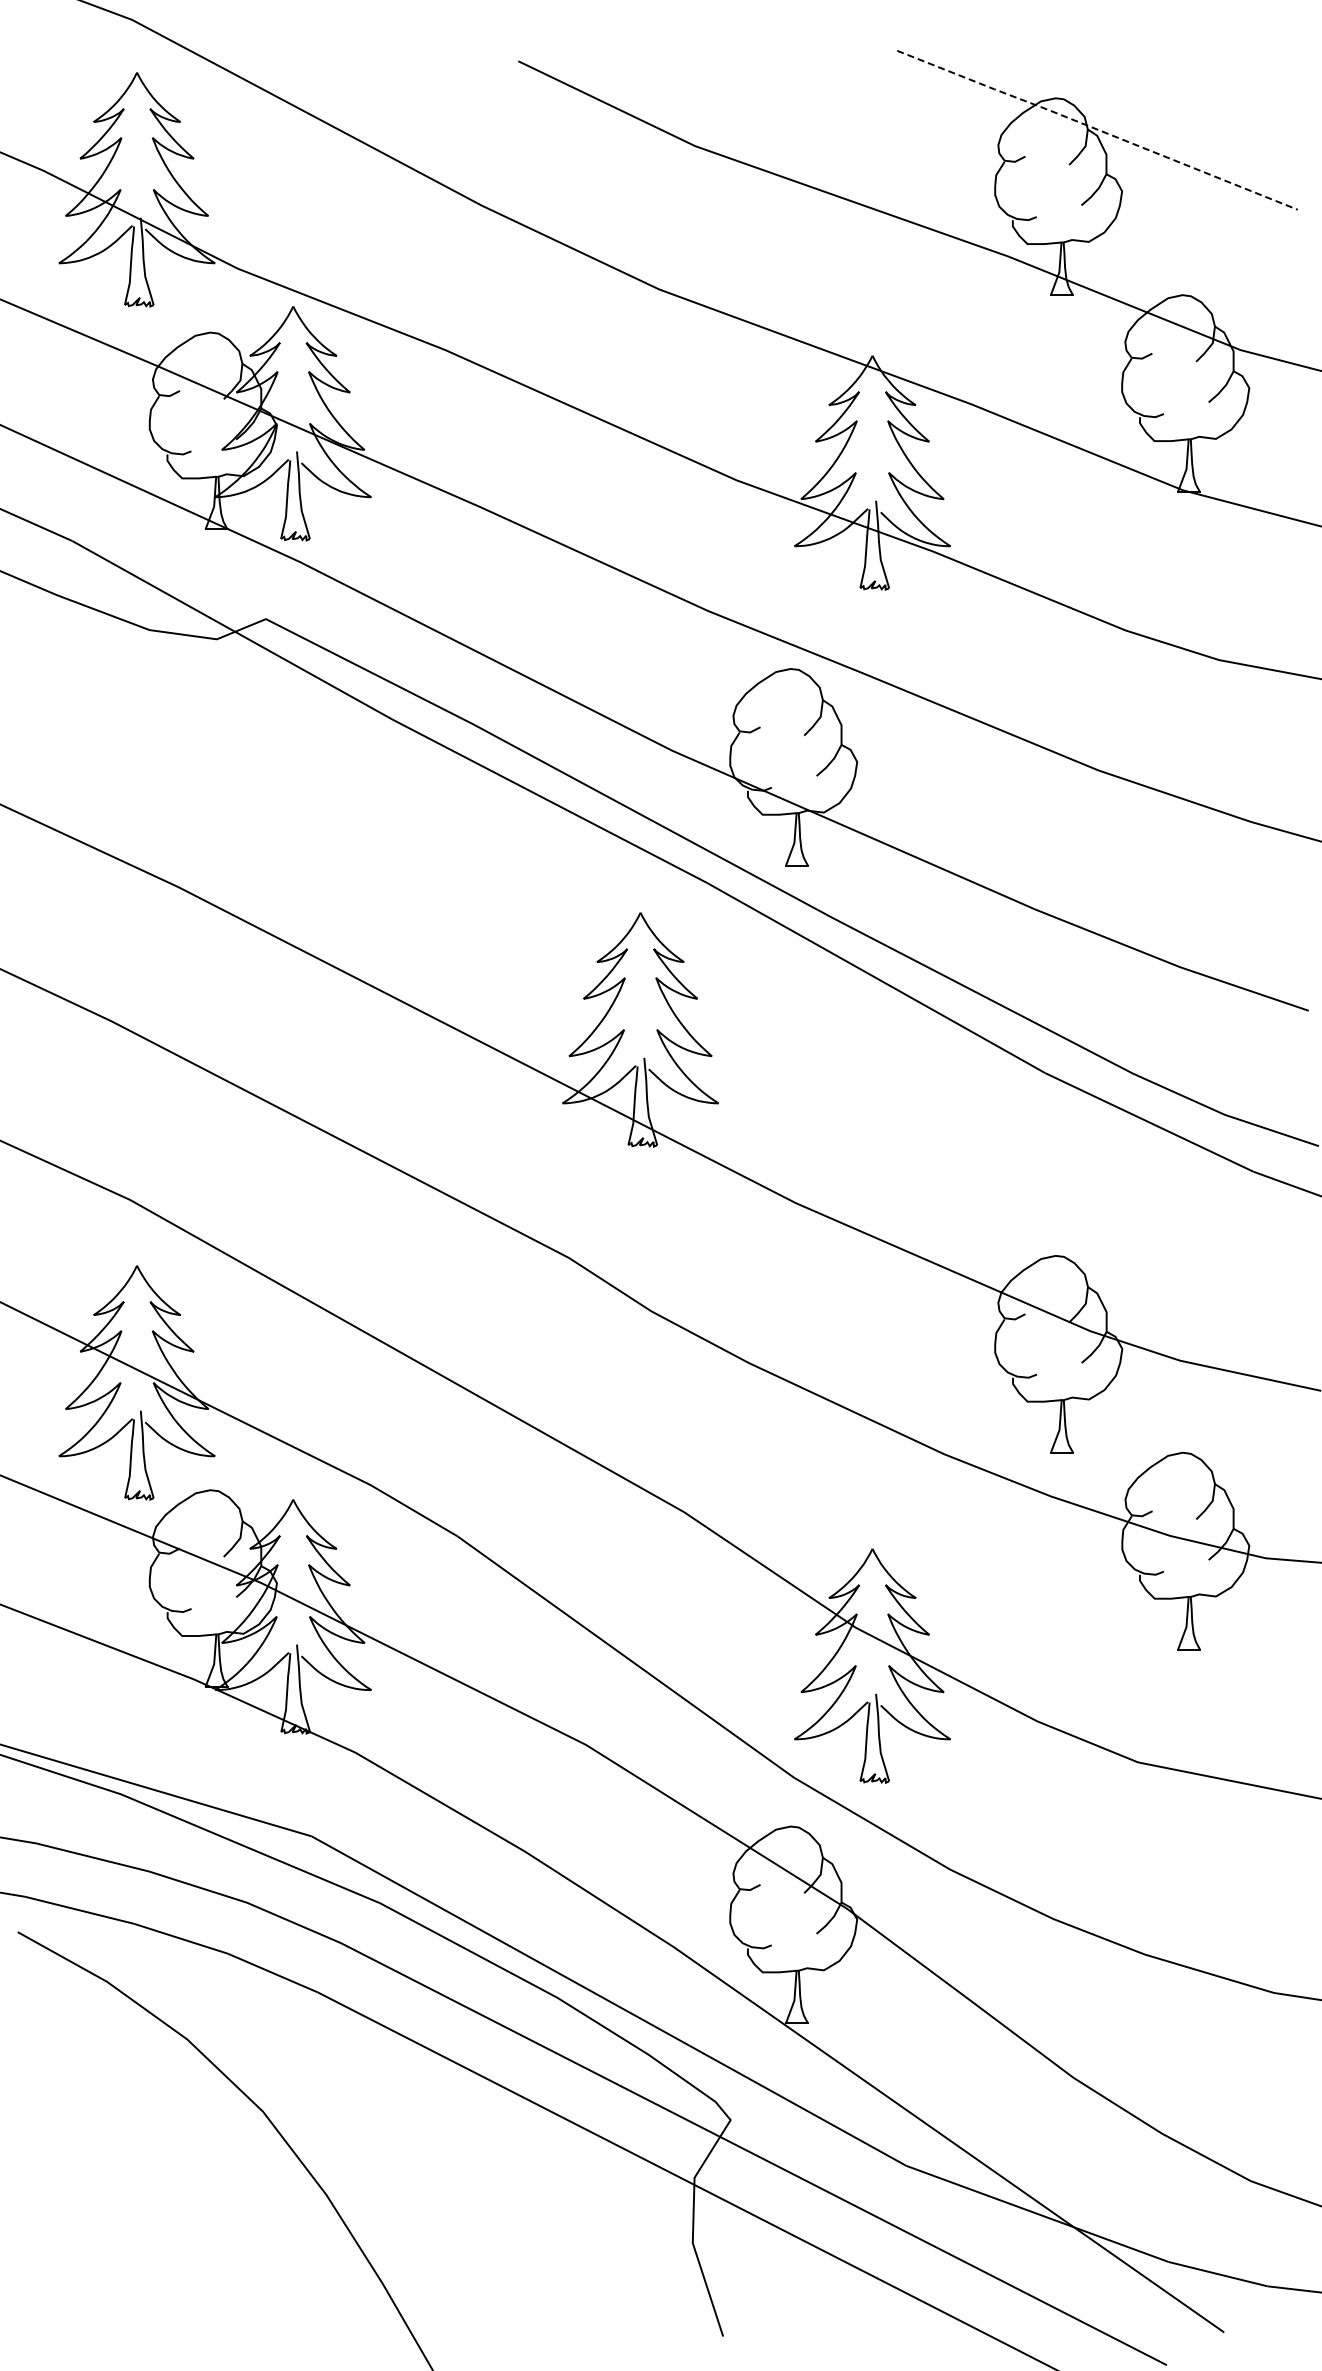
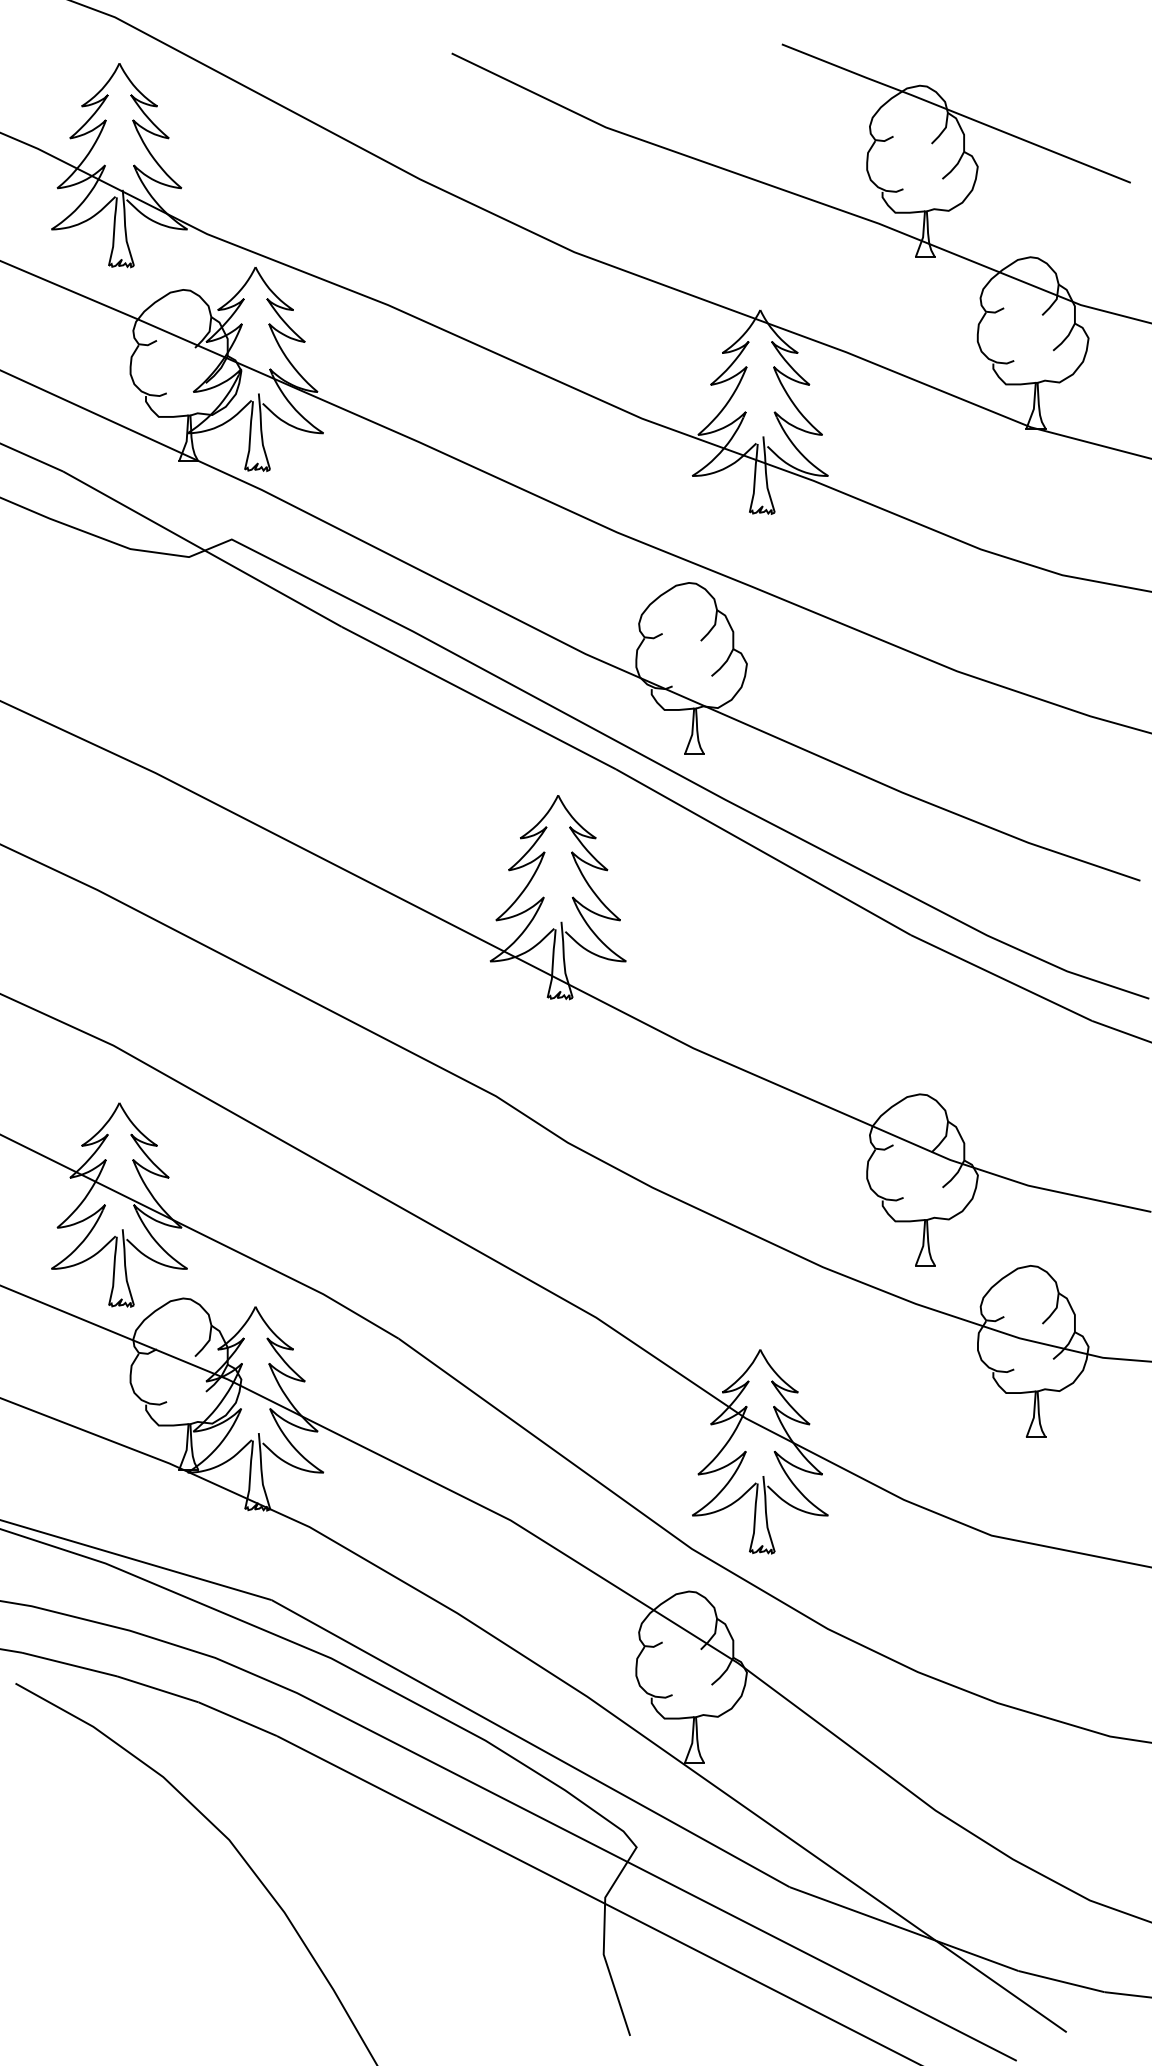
line: (1096, 129) -> (955, 112), dashed -> solid

